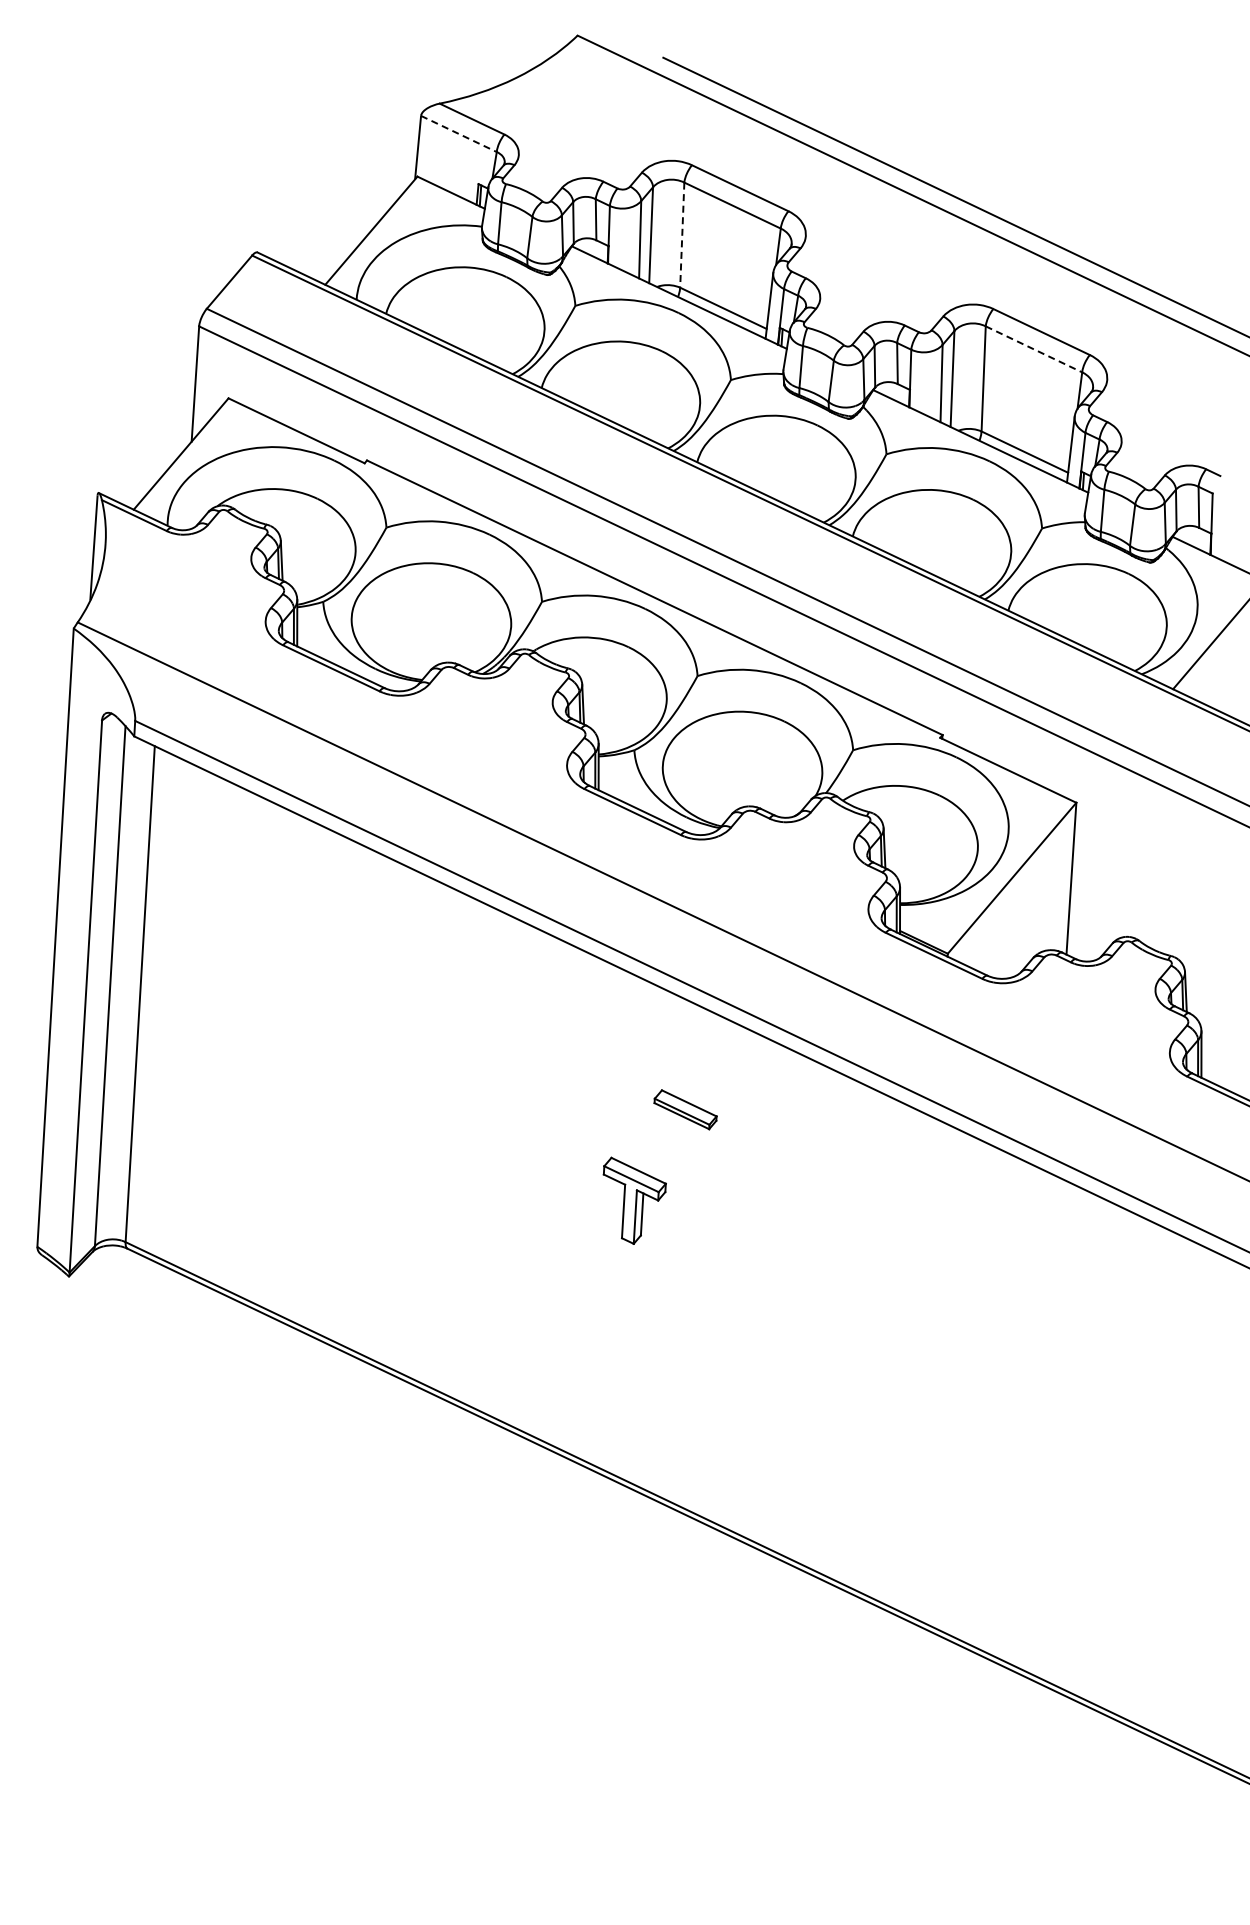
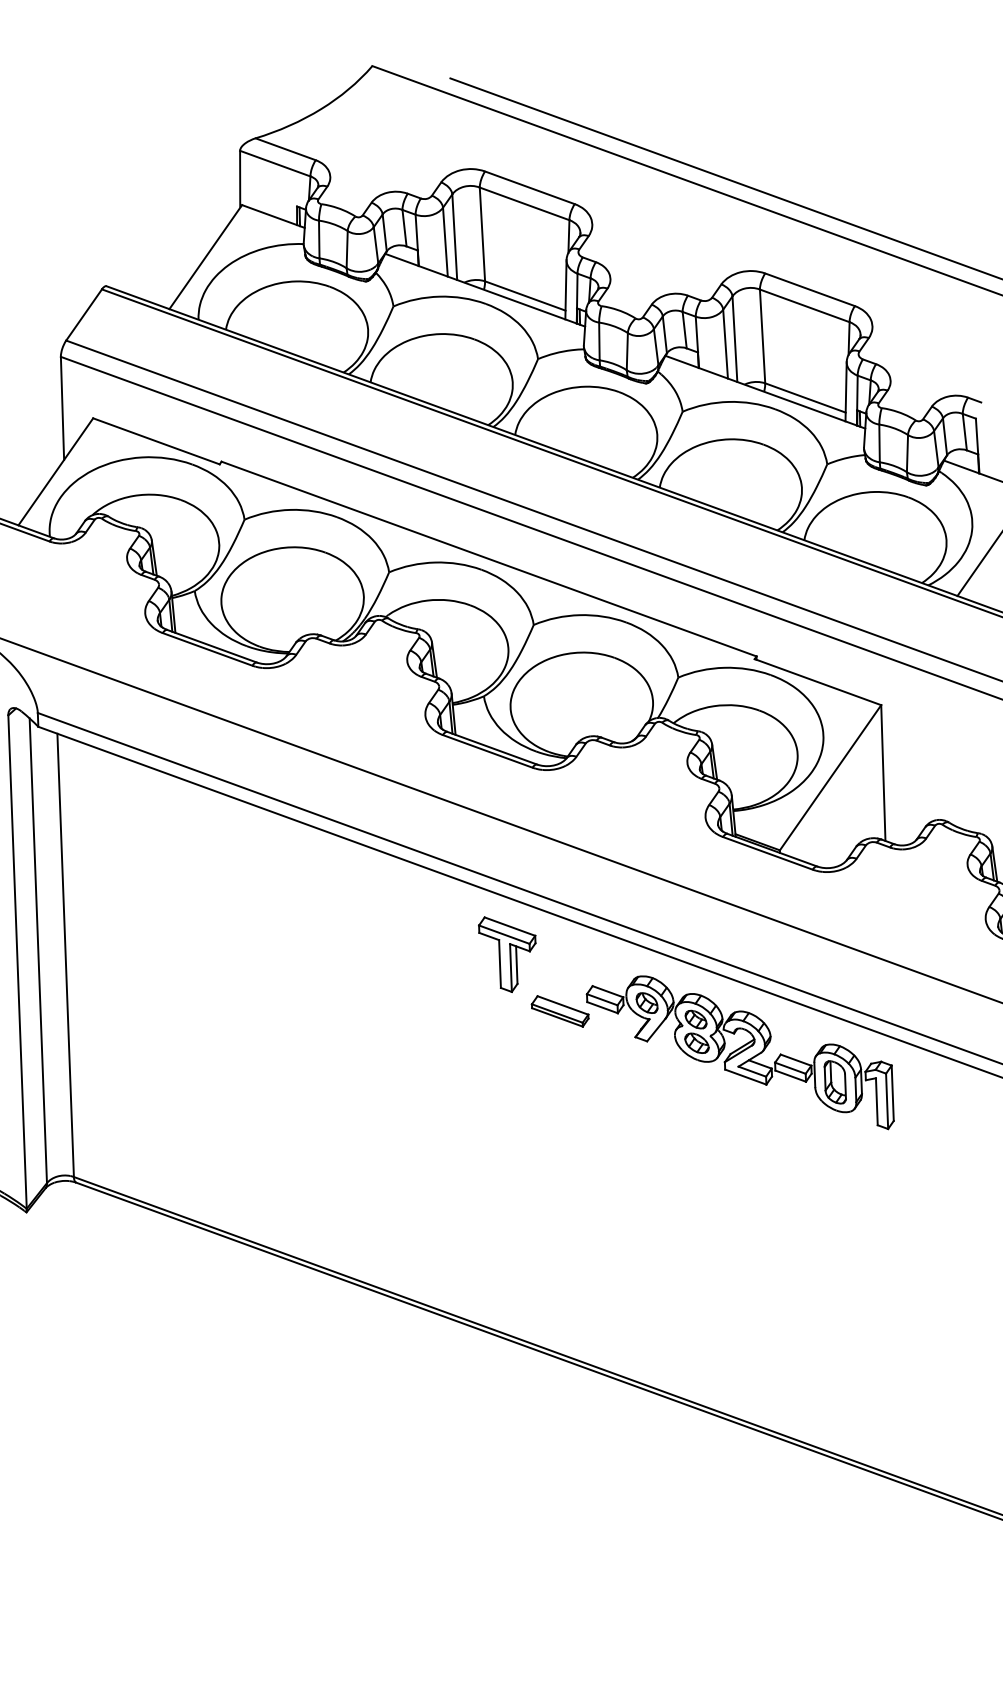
line: (458, 133) -> (274, 163), dashed -> solid
line: (682, 235) -> (482, 234), dashed -> solid
line: (1034, 349) -> (805, 305), dashed -> solid
part: (882, 1177) -> (741, 1054), added
part: (634, 1200) -> (508, 953), moved

